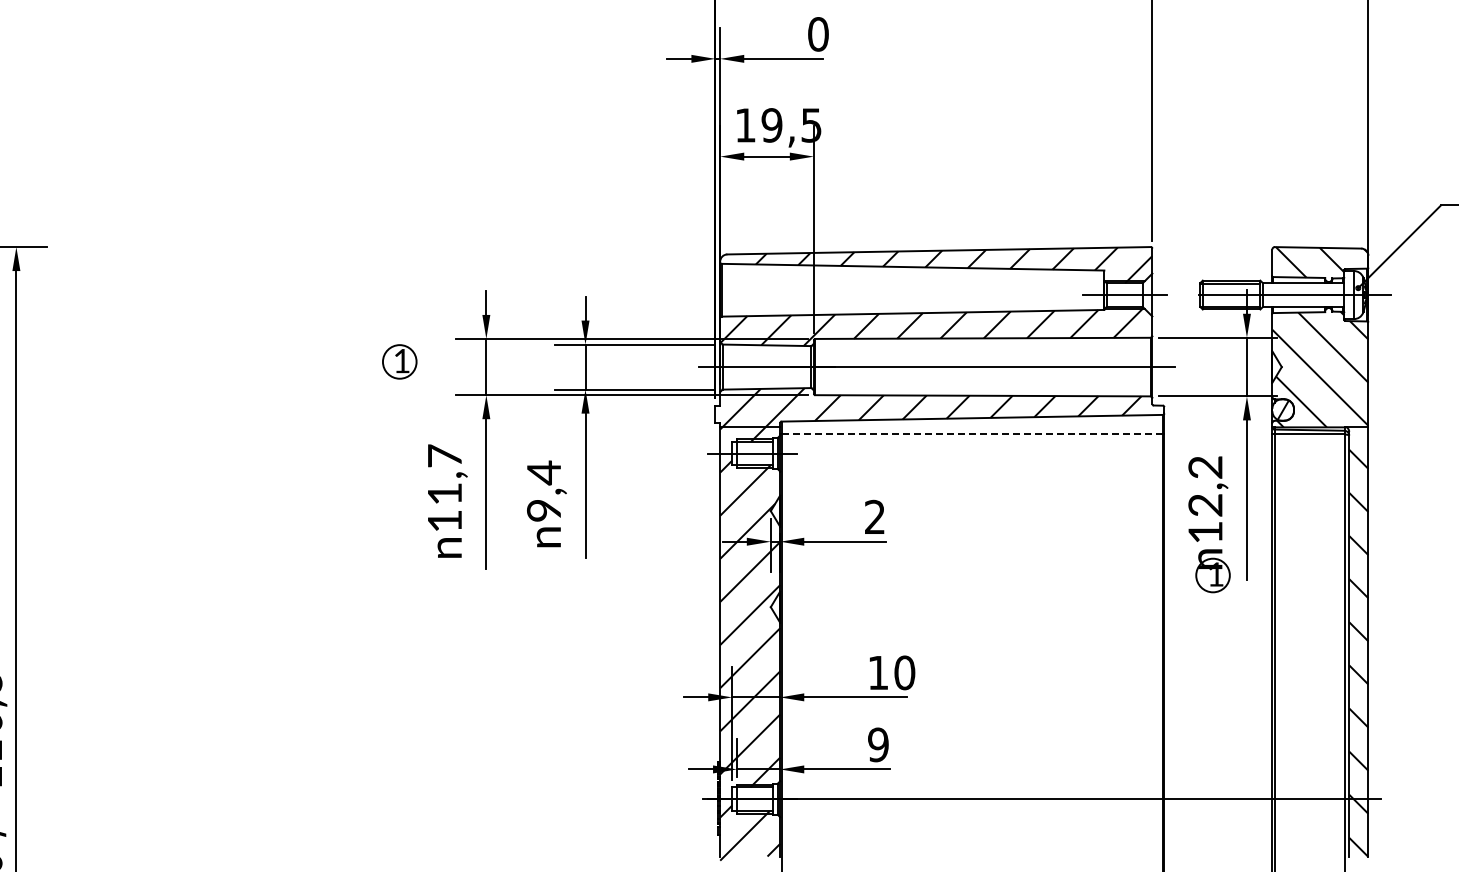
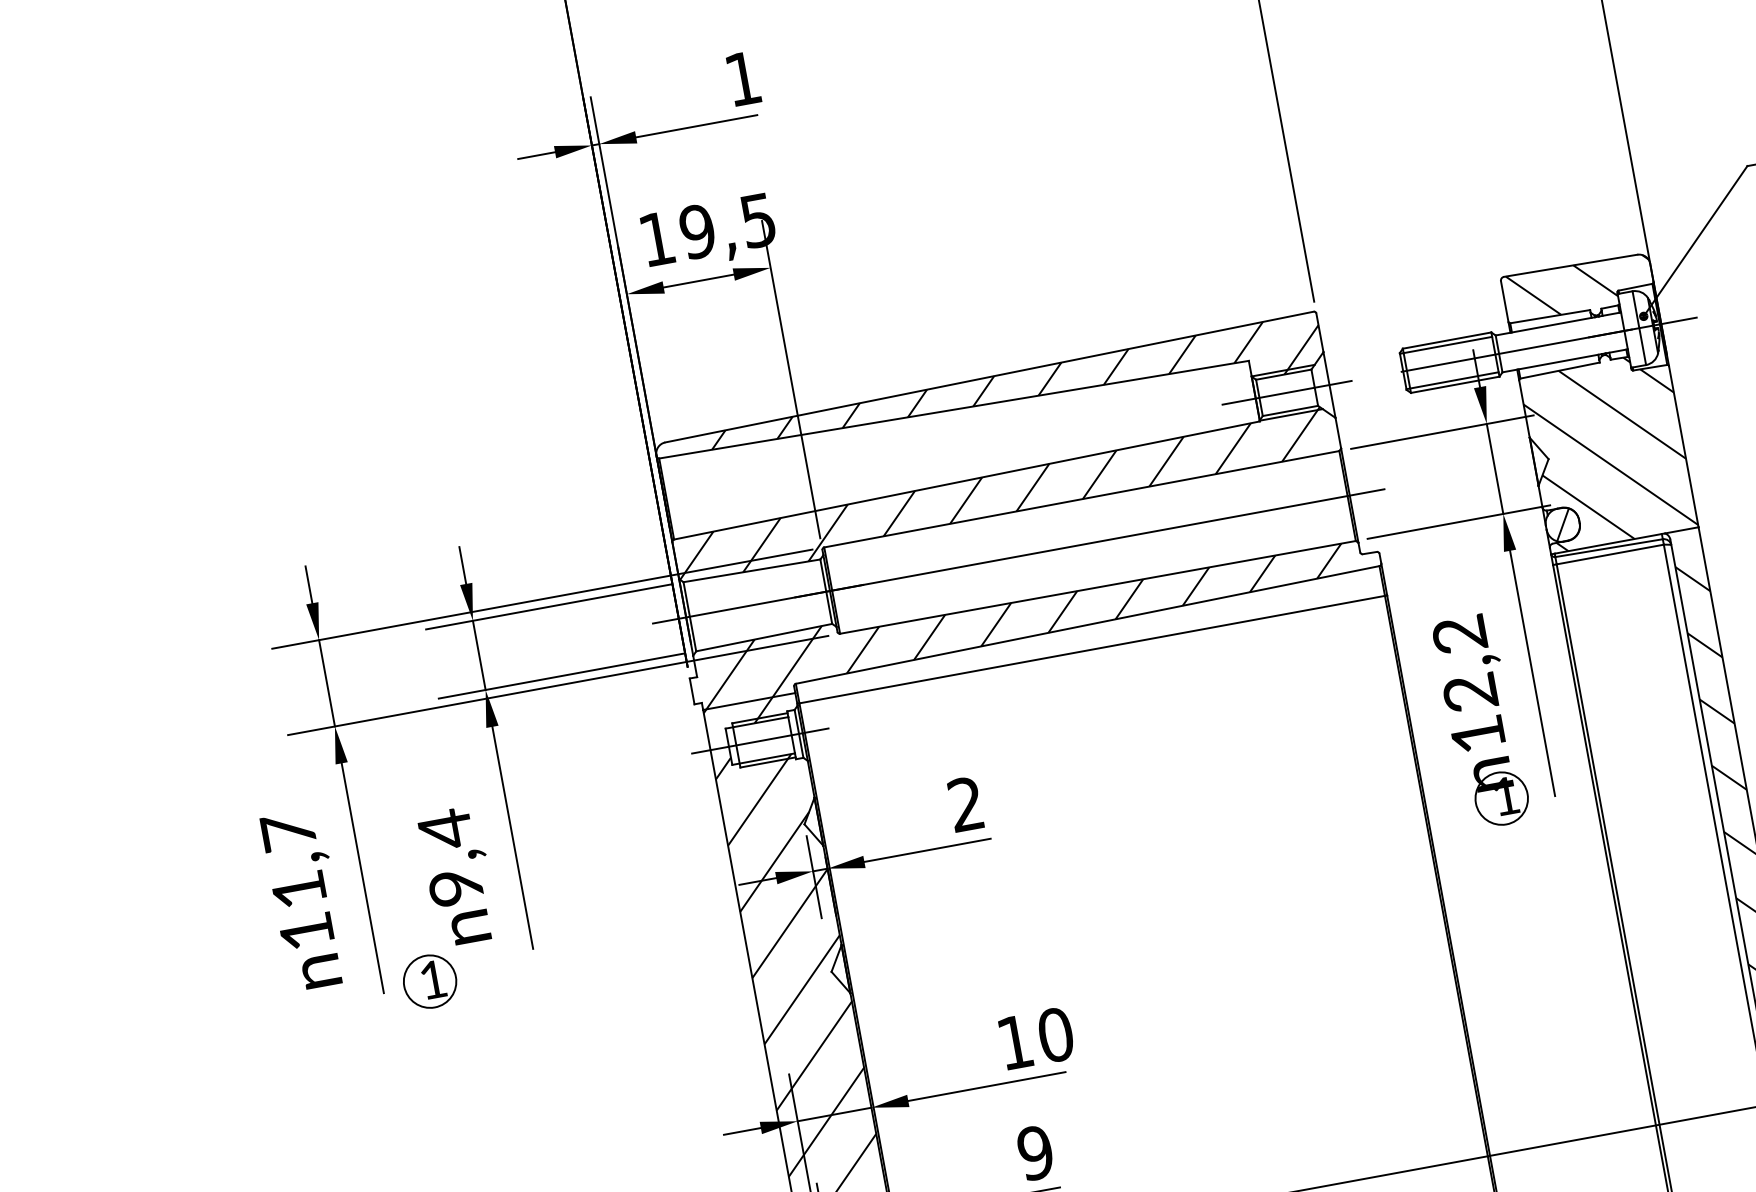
text: (818, 34) -> (743, 78), 0 -> 1
part: (399, 361) -> (429, 981), moved
line: (972, 434) -> (1092, 649), dashed -> solid

